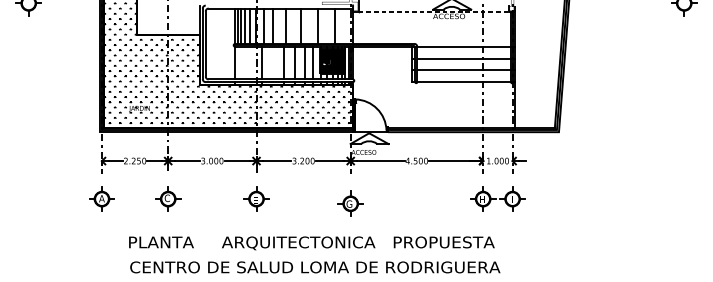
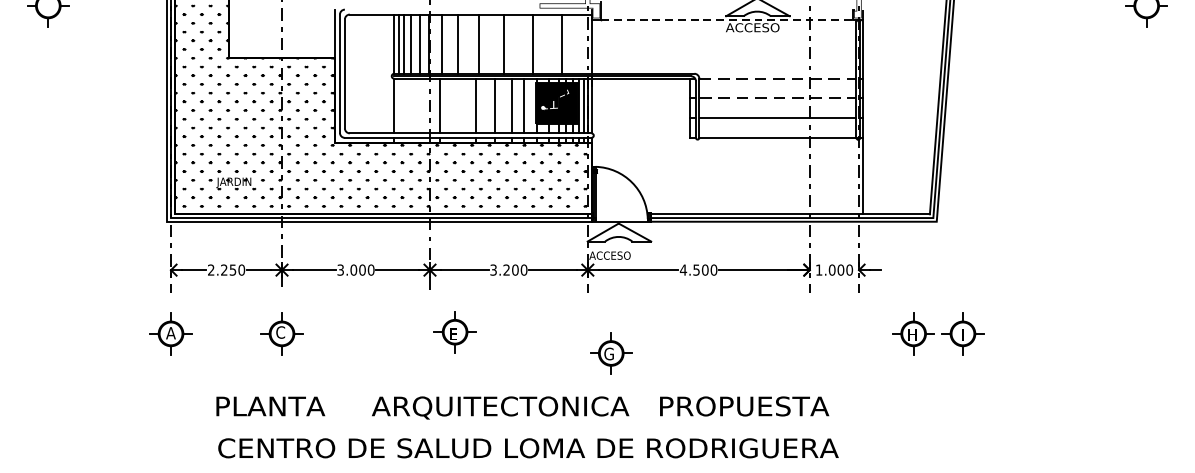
line: (464, 46) -> (778, 78), solid -> dashed
line: (464, 58) -> (778, 98), solid -> dashed
part: (256, 198) -> (455, 331), moved
part: (497, 198) -> (937, 332), moved
part: (350, 203) -> (610, 352), moved

